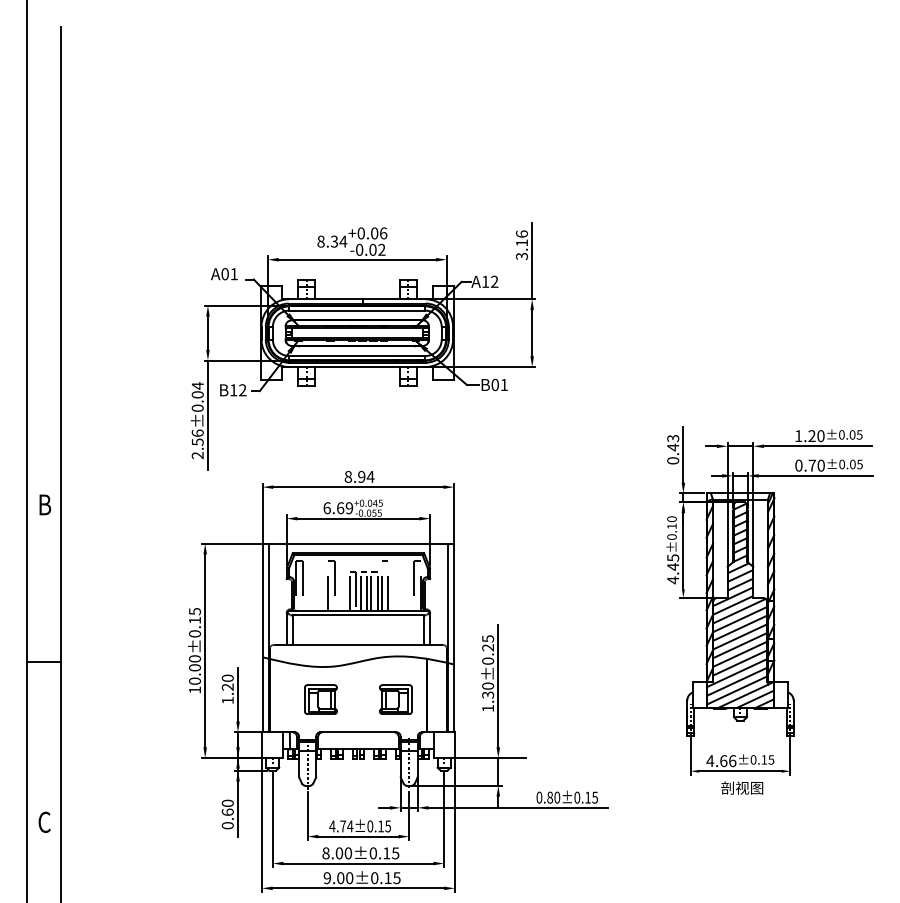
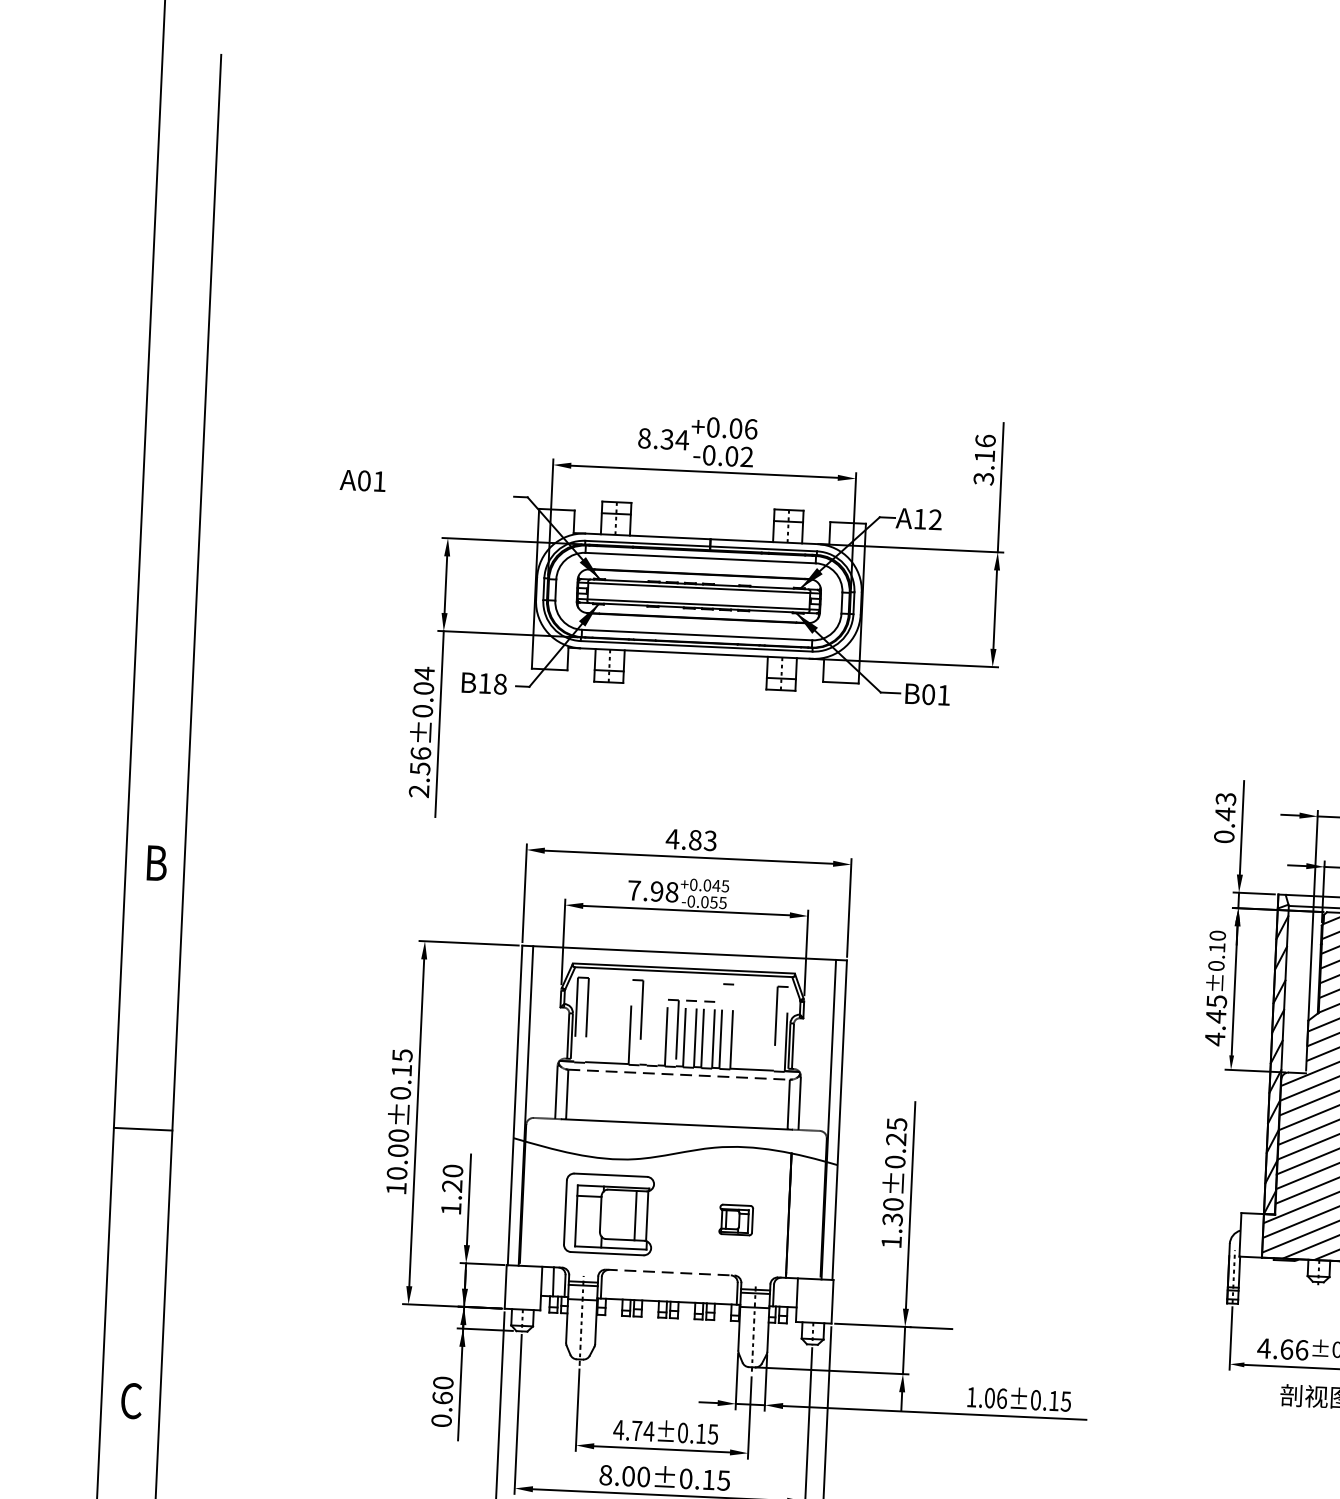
text: (224, 274) -> (363, 481), moved
text: (242, 390) -> (499, 684), B12 -> B18
text: (359, 476) -> (691, 839), 8.94 -> 4.83
text: (338, 508) -> (653, 891), 6.69 -> 7.98
line: (358, 615) -> (679, 1074), solid -> dashed
part: (320, 699) -> (608, 1214), size x1.6
part: (395, 699) -> (735, 1219), size x0.6
line: (358, 732) -> (670, 1272), solid -> dashed
text: (548, 797) -> (987, 1397), 0.80±0.15 -> 1.06±0.15

